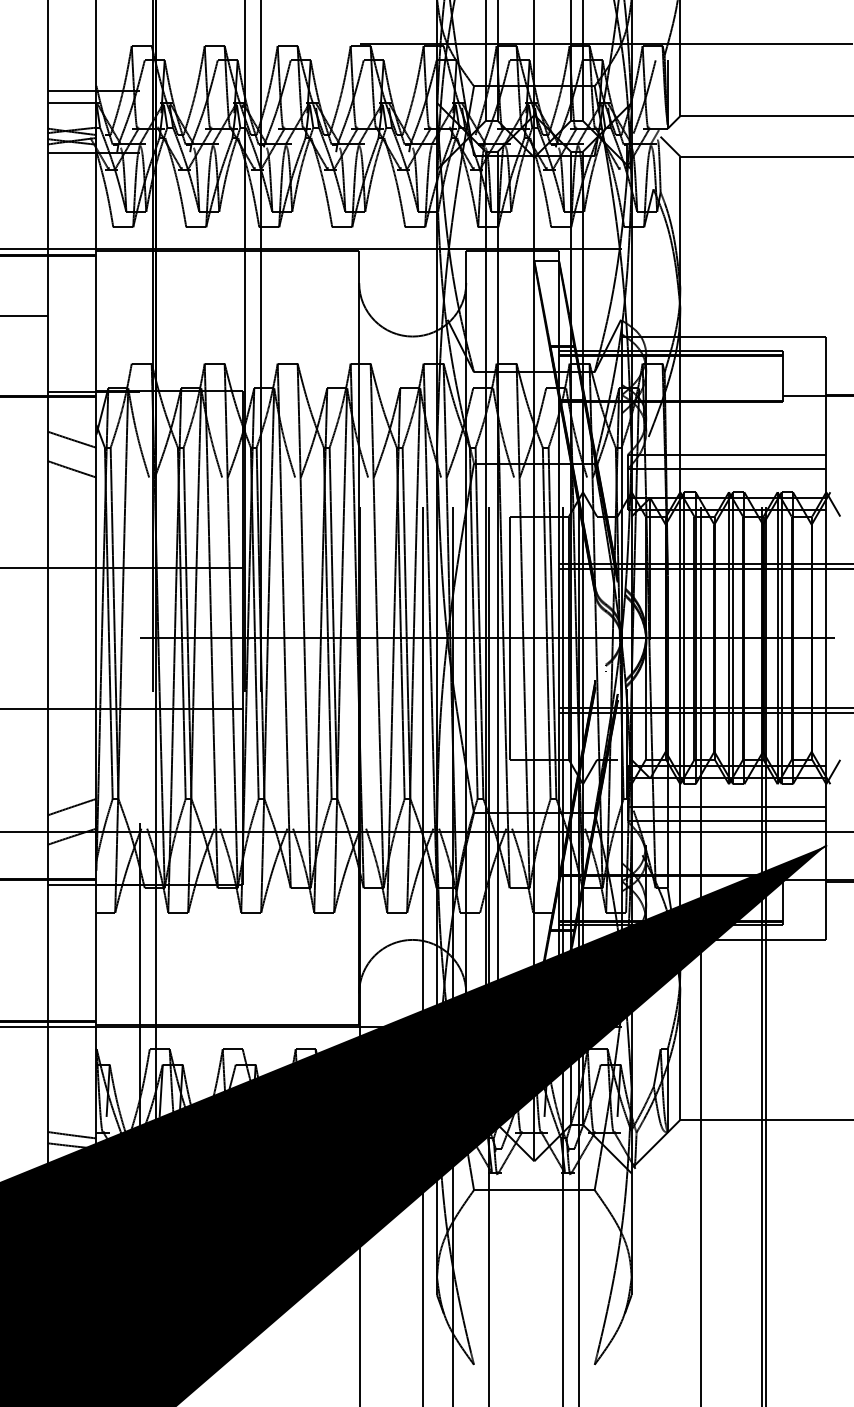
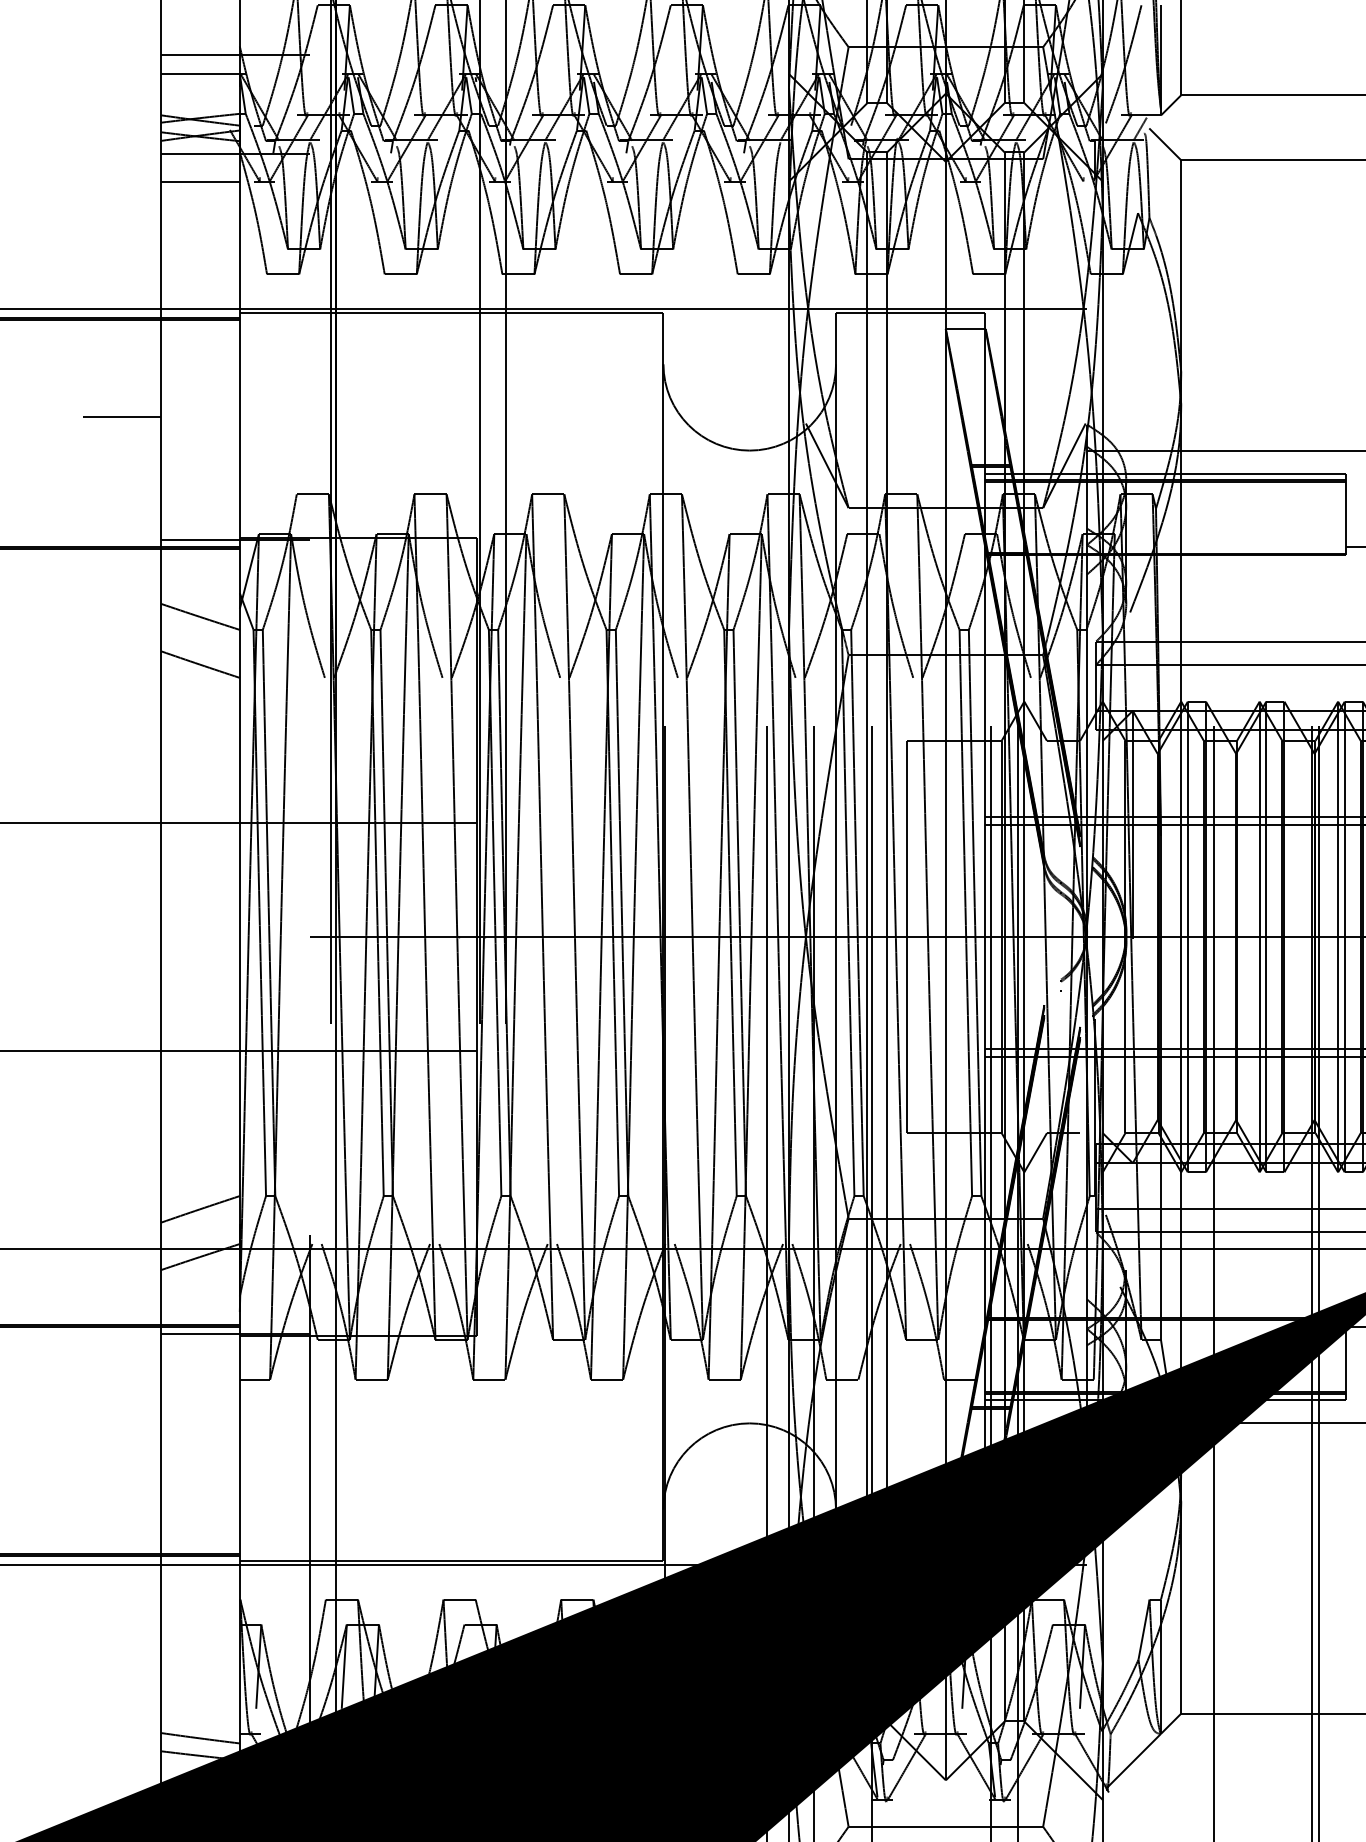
line: (71, 169) -> (199, 181), added

